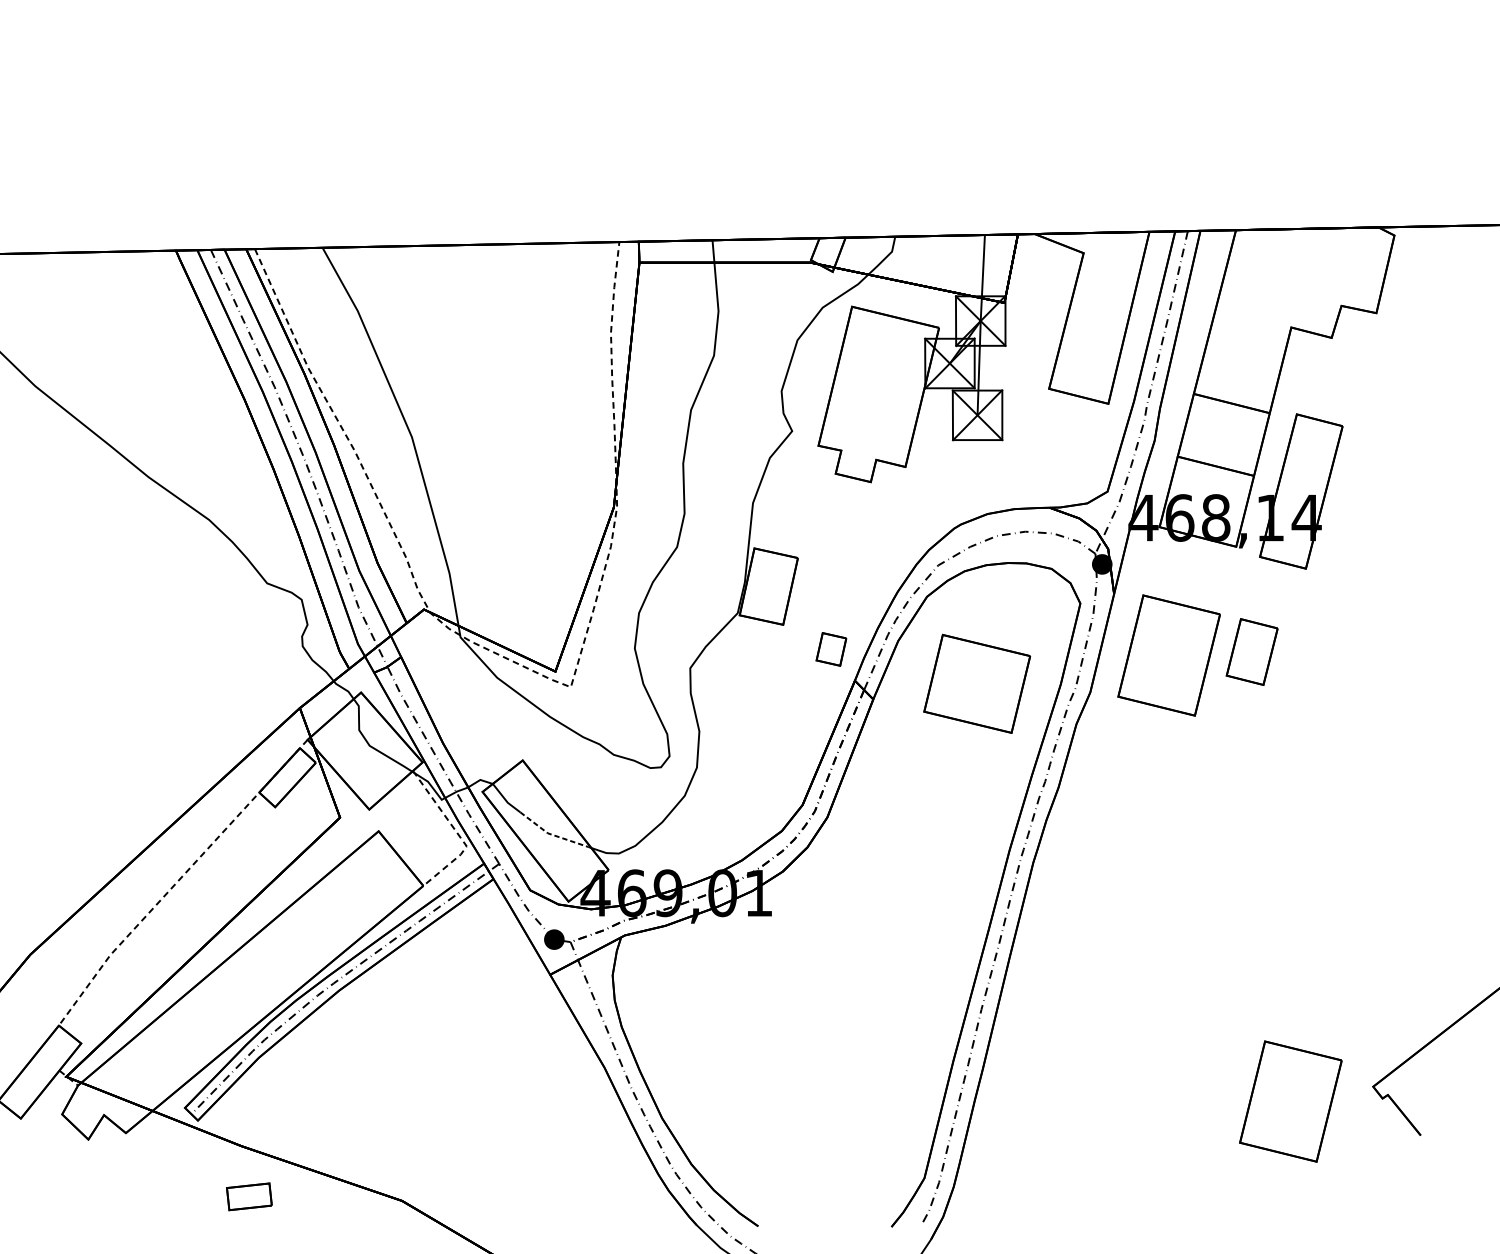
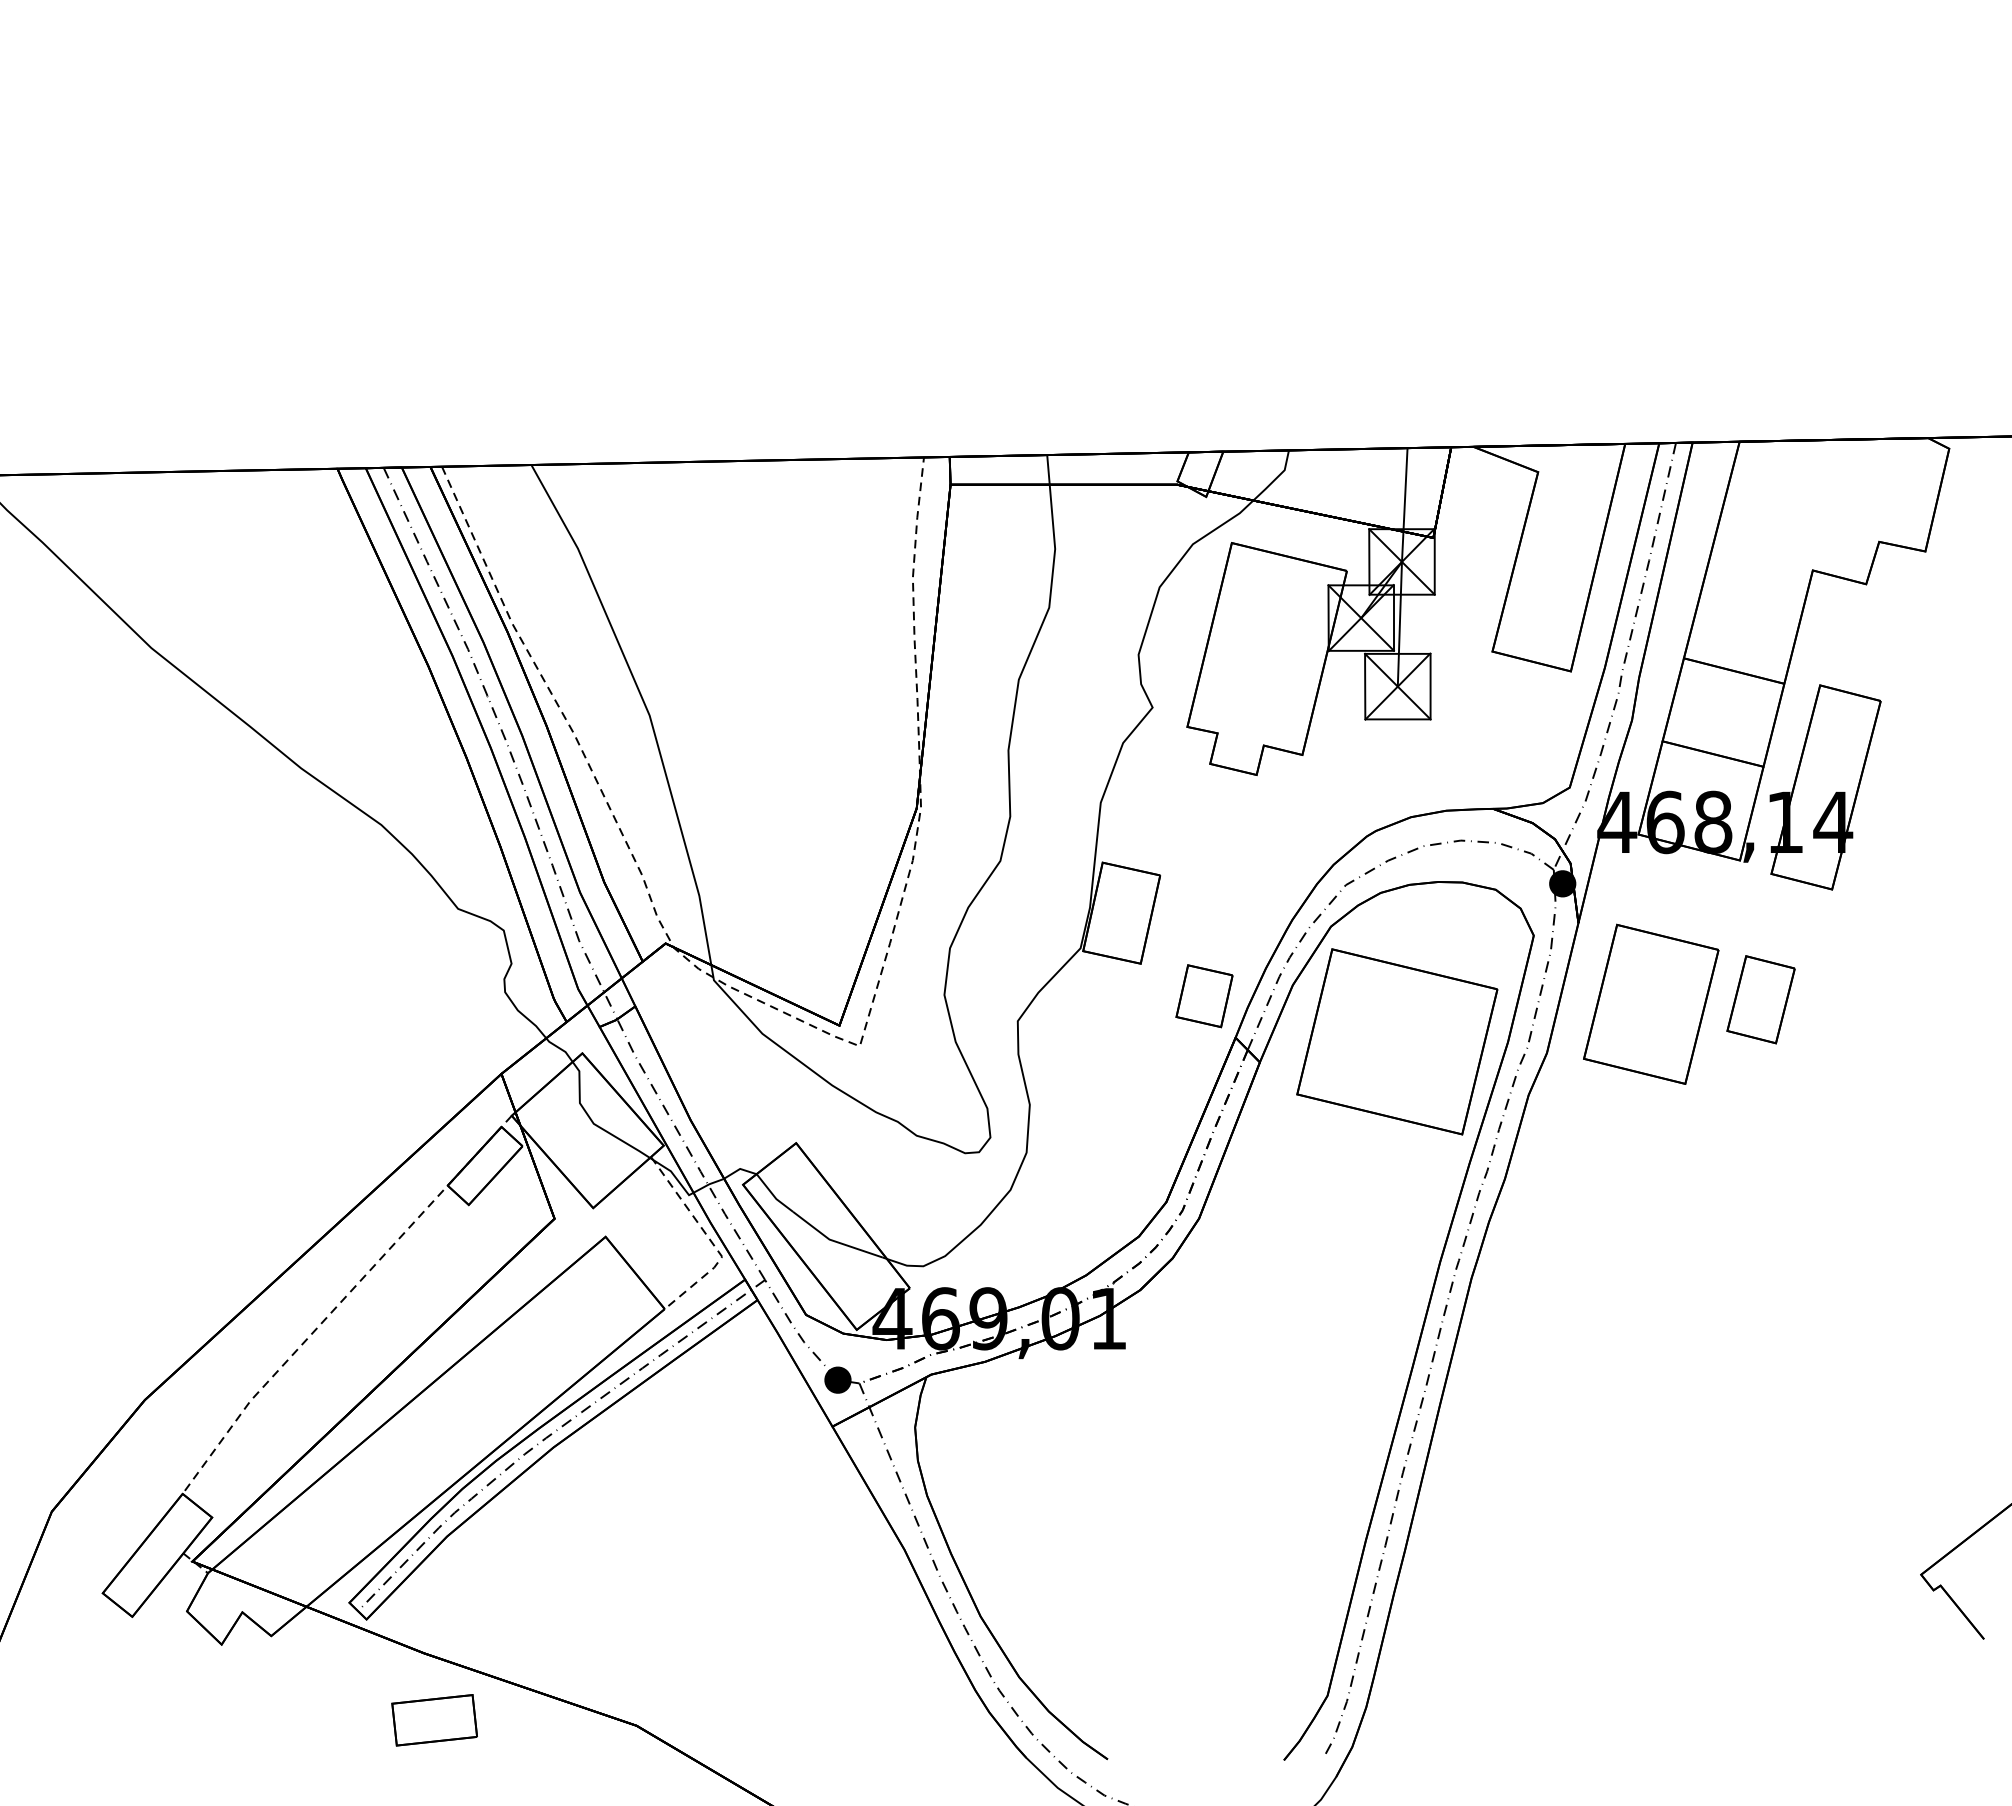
part: (831, 649) -> (1204, 996), size x1.43
part: (977, 683) -> (1397, 1041), size x1.43
line: (551, 834) -> (834, 1241), dashed -> solid
part: (1291, 1100) -> (1812, 1593), removed
part: (249, 1196) -> (434, 1720), size x1.43

